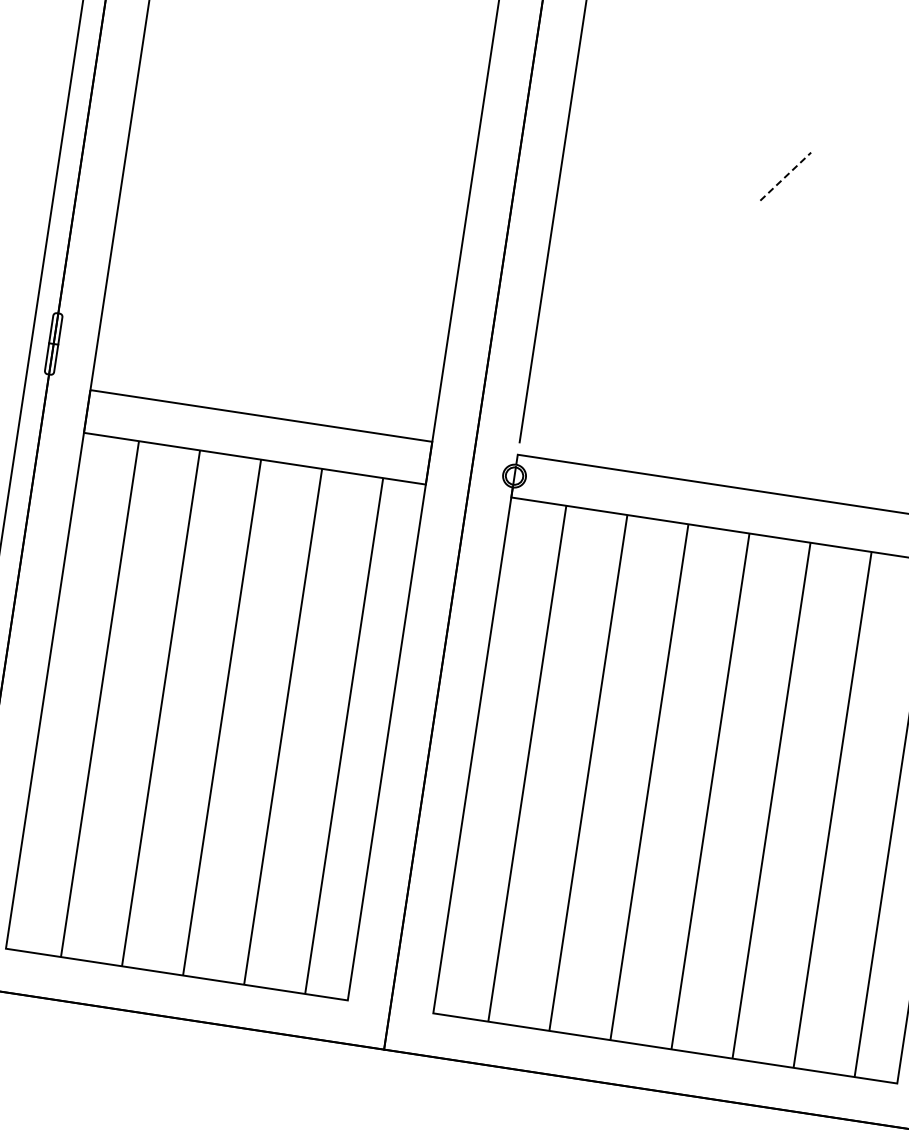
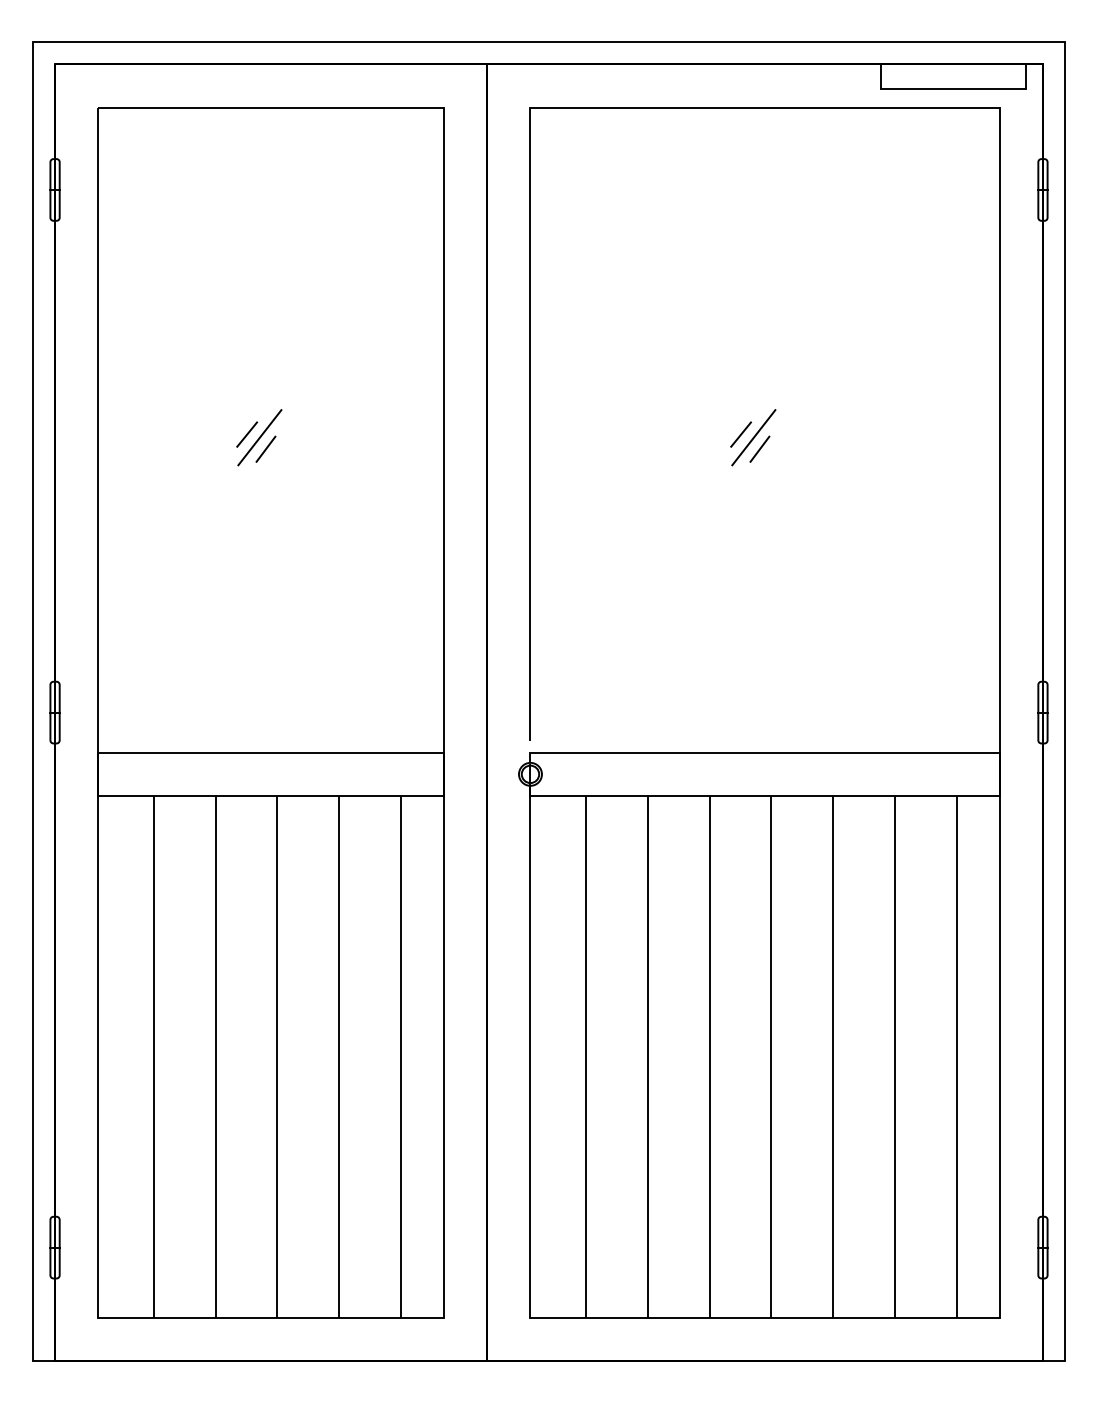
line: (285, 97) -> (247, 434), added
line: (296, 102) -> (259, 437), added
line: (301, 114) -> (265, 448), added
line: (773, 171) -> (740, 434), added
line: (785, 176) -> (753, 437), dashed -> solid
line: (789, 188) -> (759, 448), added

